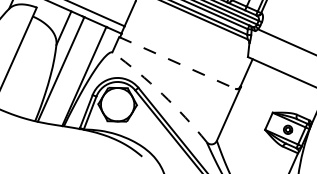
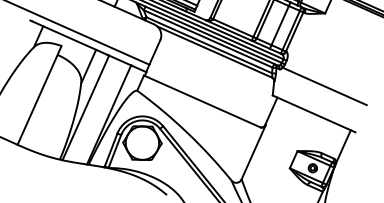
line: (177, 63) -> (202, 101), dashed -> solid
arc: (162, 94) -> (187, 132), dashed -> solid

